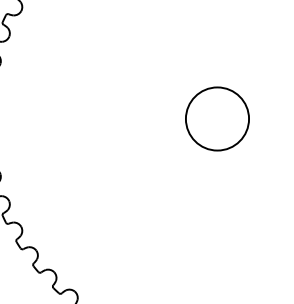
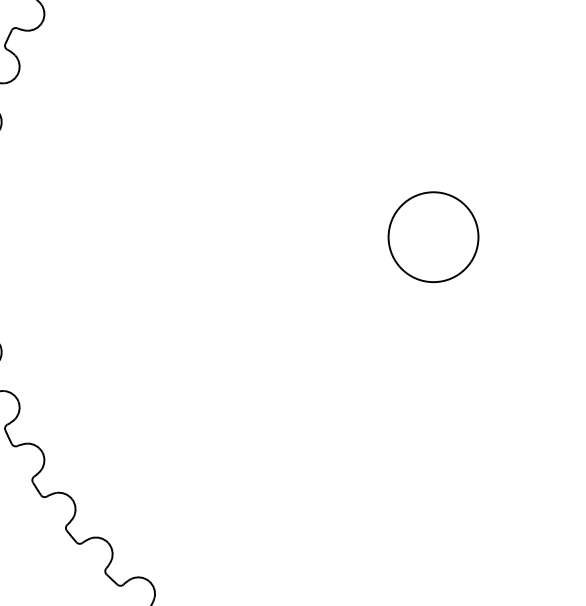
circle: (217, 118) -> (433, 236), size x0.71

